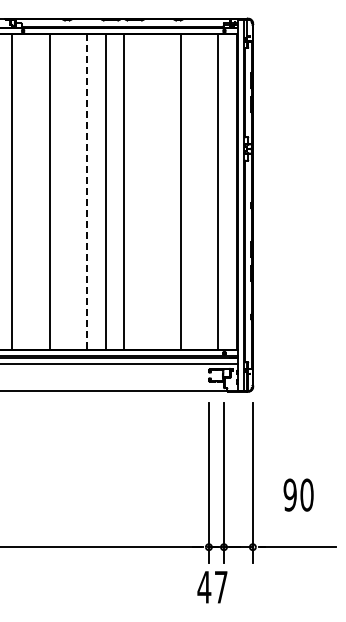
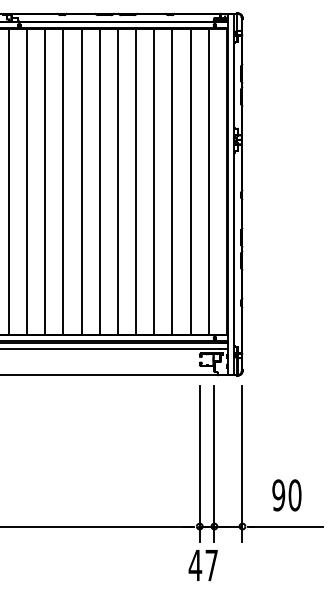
line: (30, 191) -> (26, 181), added
line: (68, 191) -> (63, 181), added
line: (143, 191) -> (136, 181), added
line: (162, 191) -> (154, 181), added
line: (199, 191) -> (190, 181), added
line: (87, 192) -> (81, 182), dashed -> solid
text: (298, 494) -> (286, 494), moved

